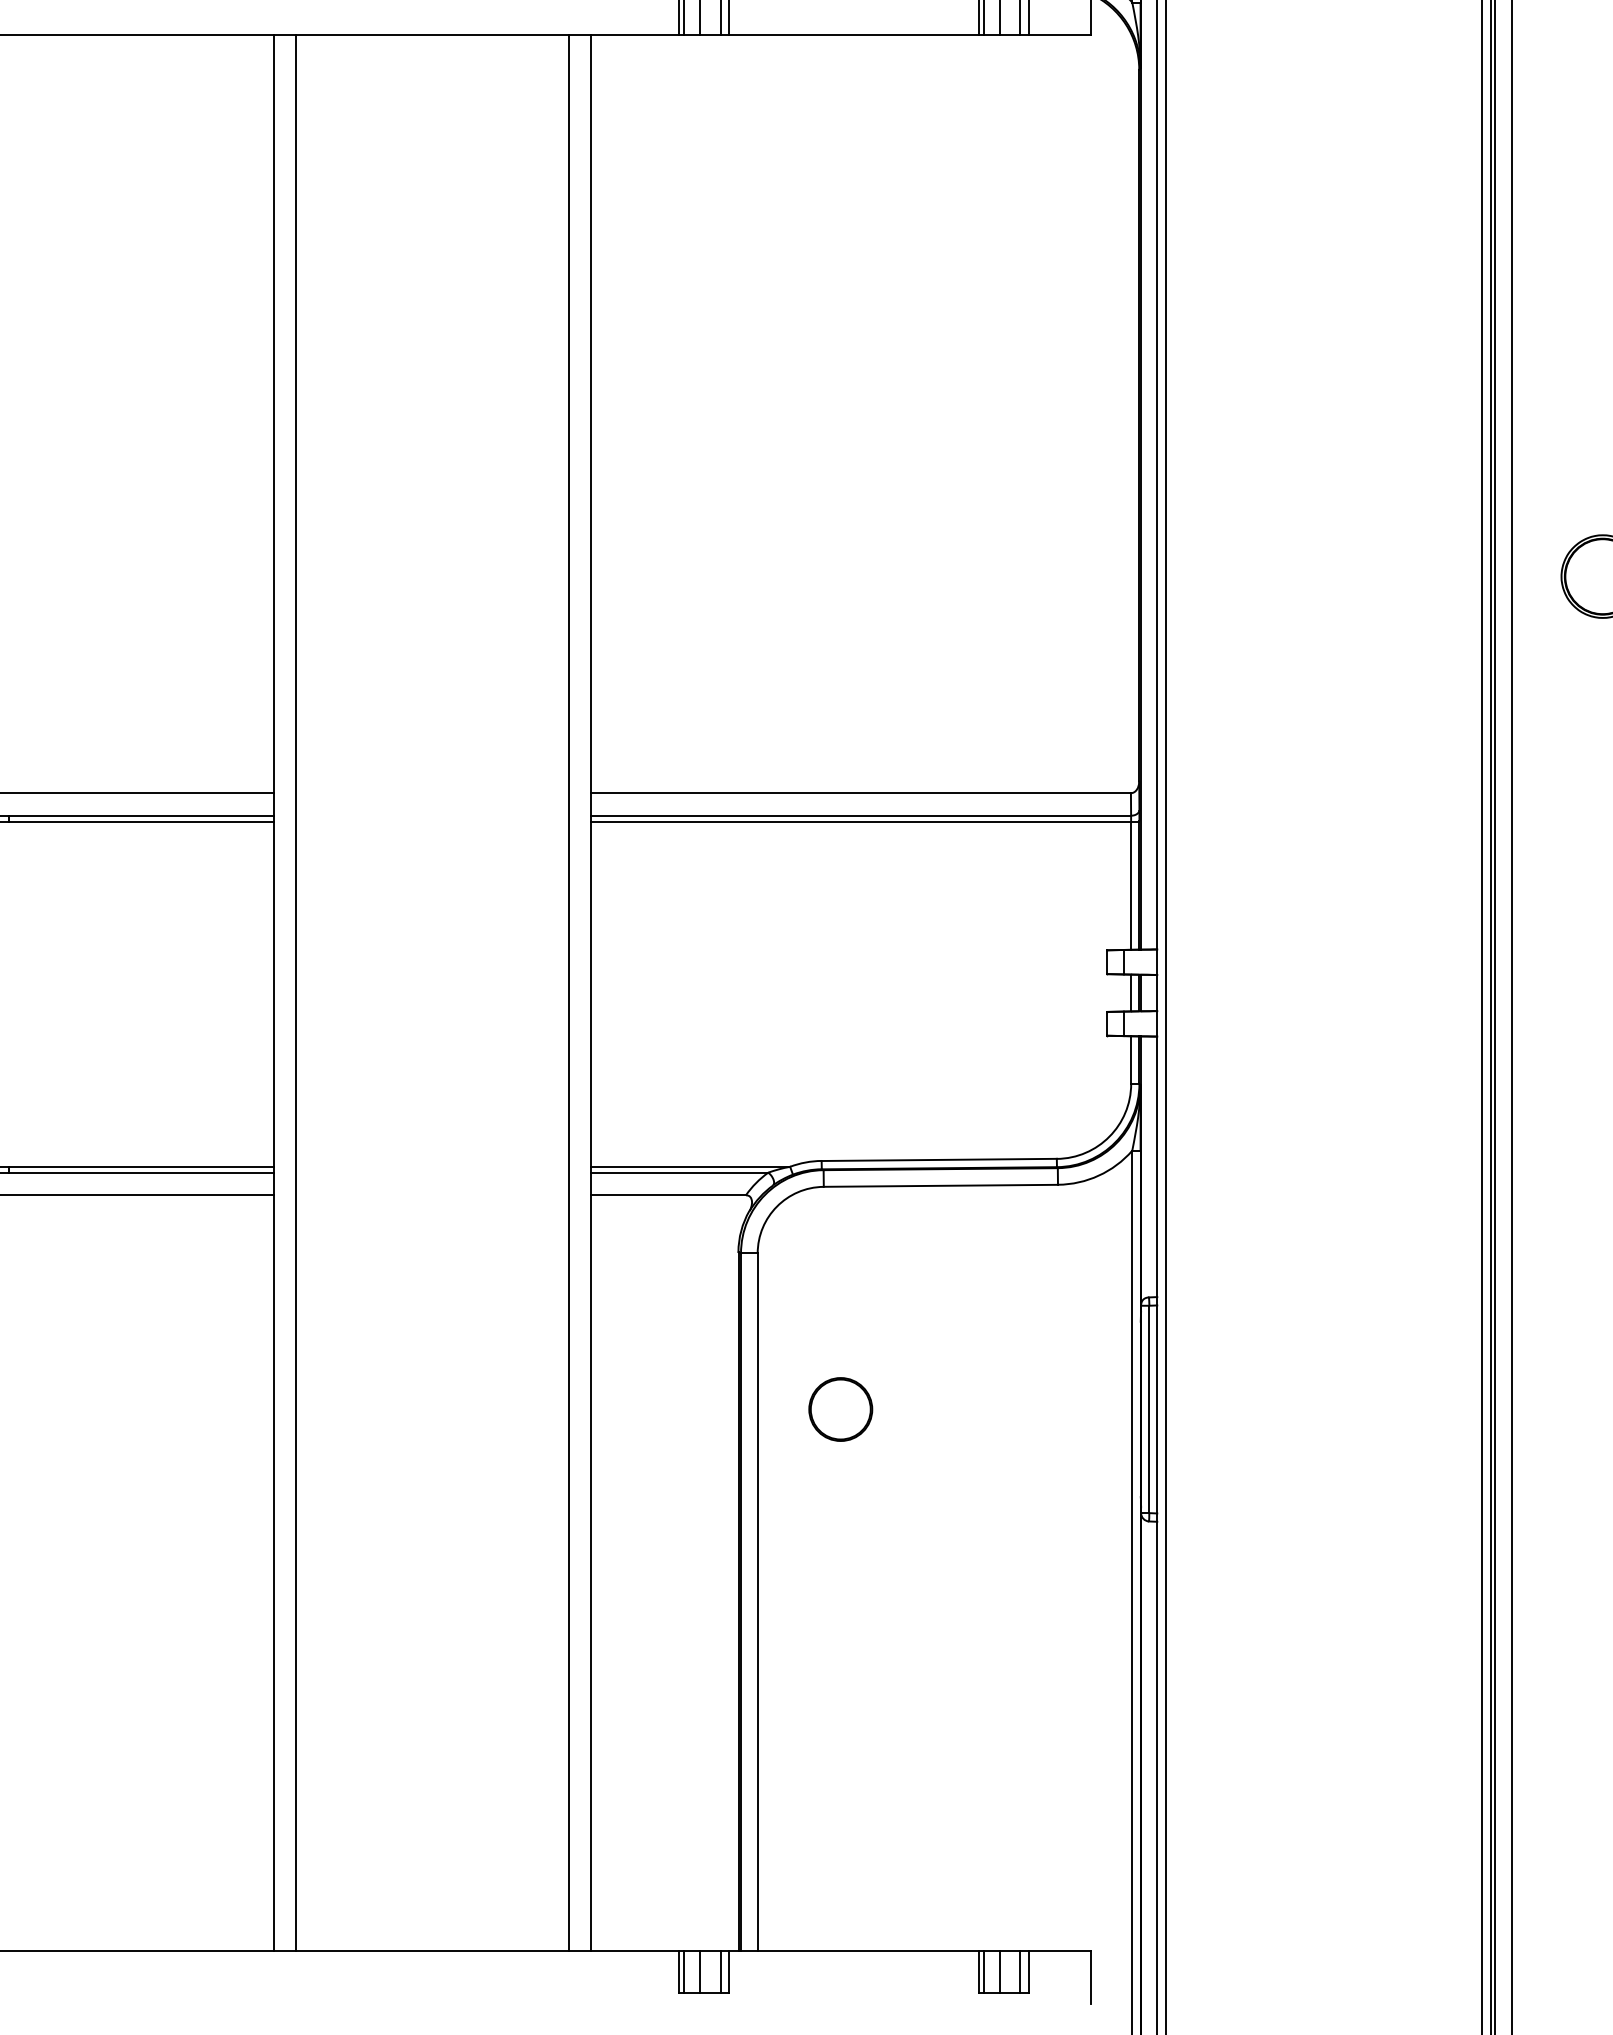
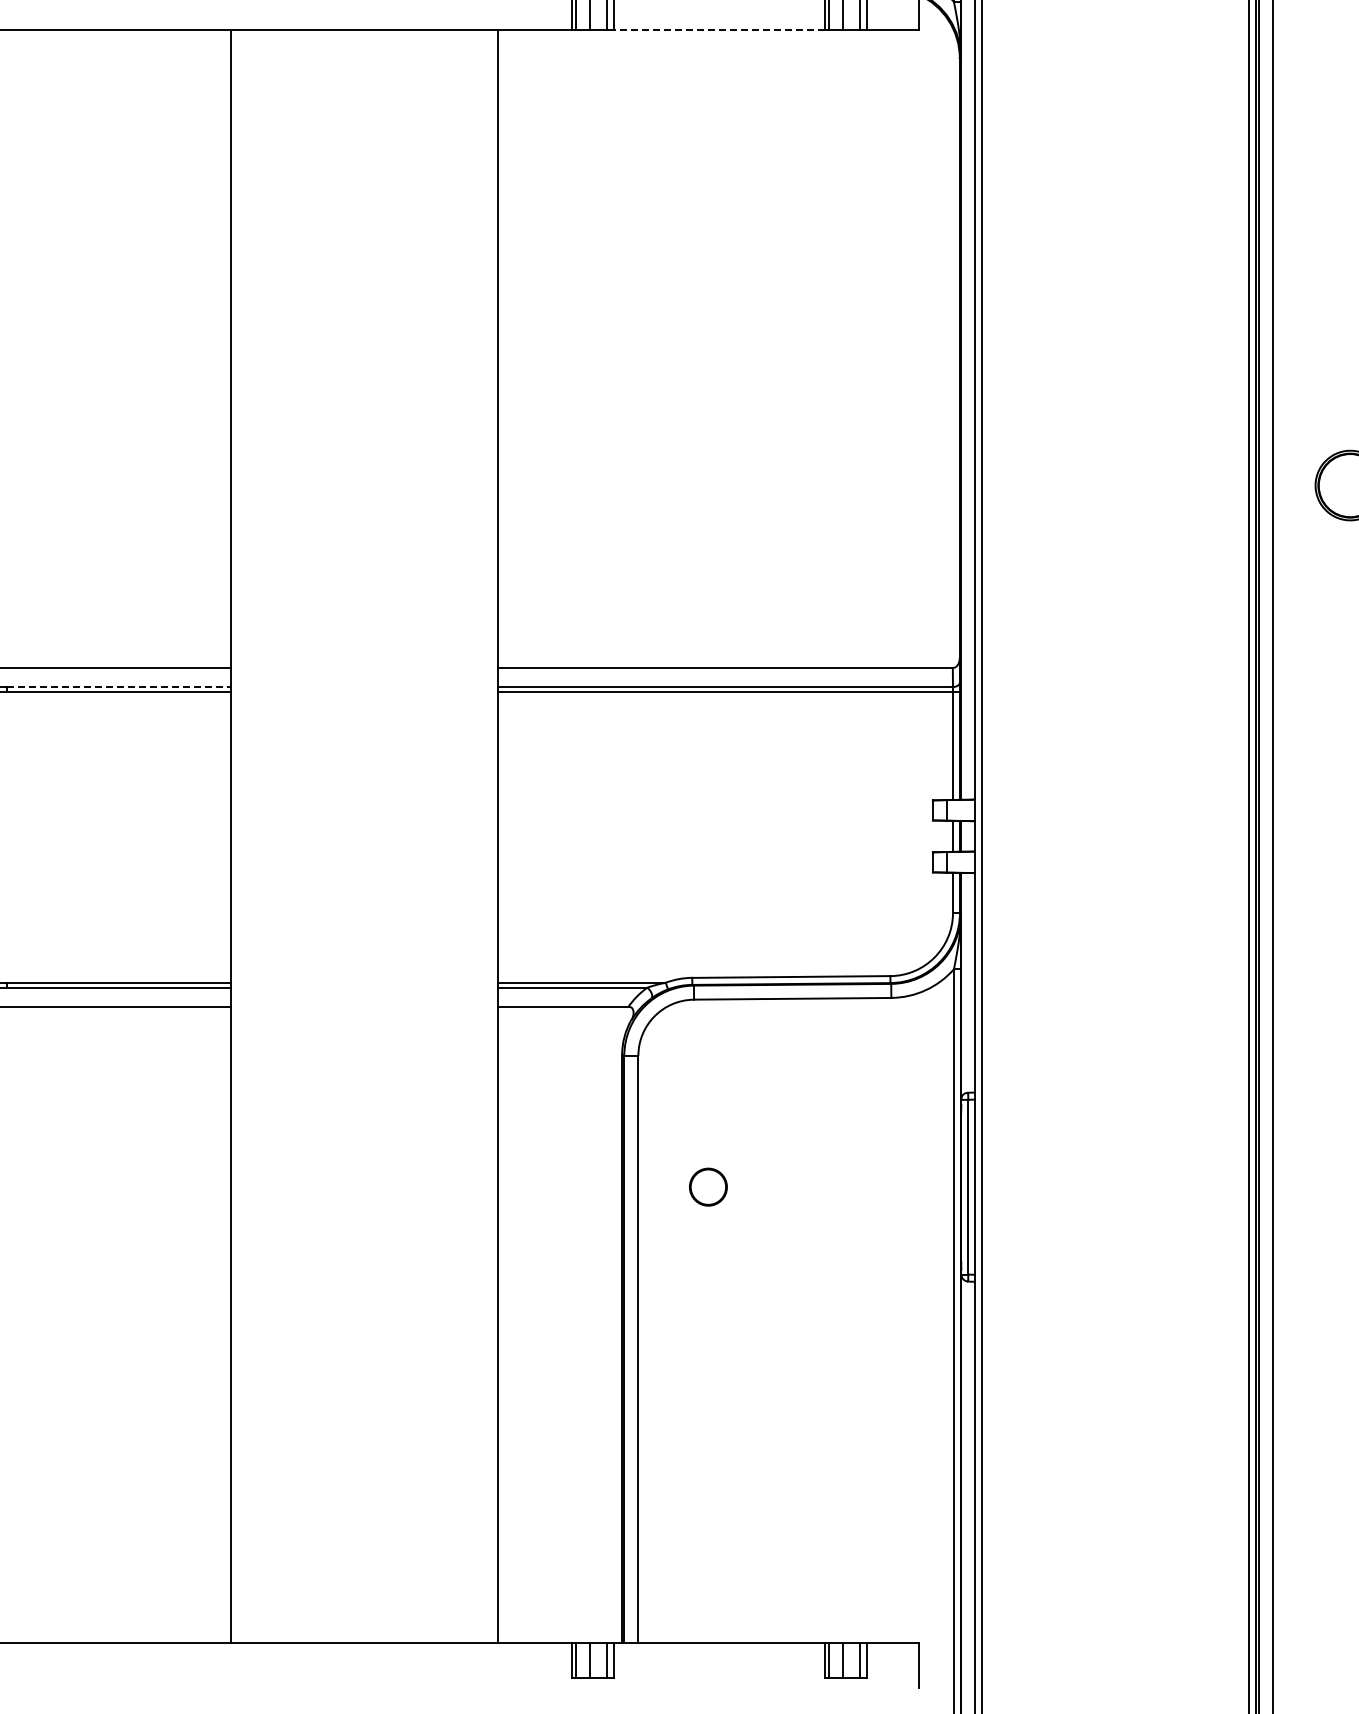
line: (852, 35) -> (718, 29), solid -> dashed
line: (141, 816) -> (119, 687), solid -> dashed
line: (296, 993) -> (249, 836), removed
line: (569, 993) -> (479, 836), removed
circle: (840, 1408) -> (708, 1186), size x0.7

